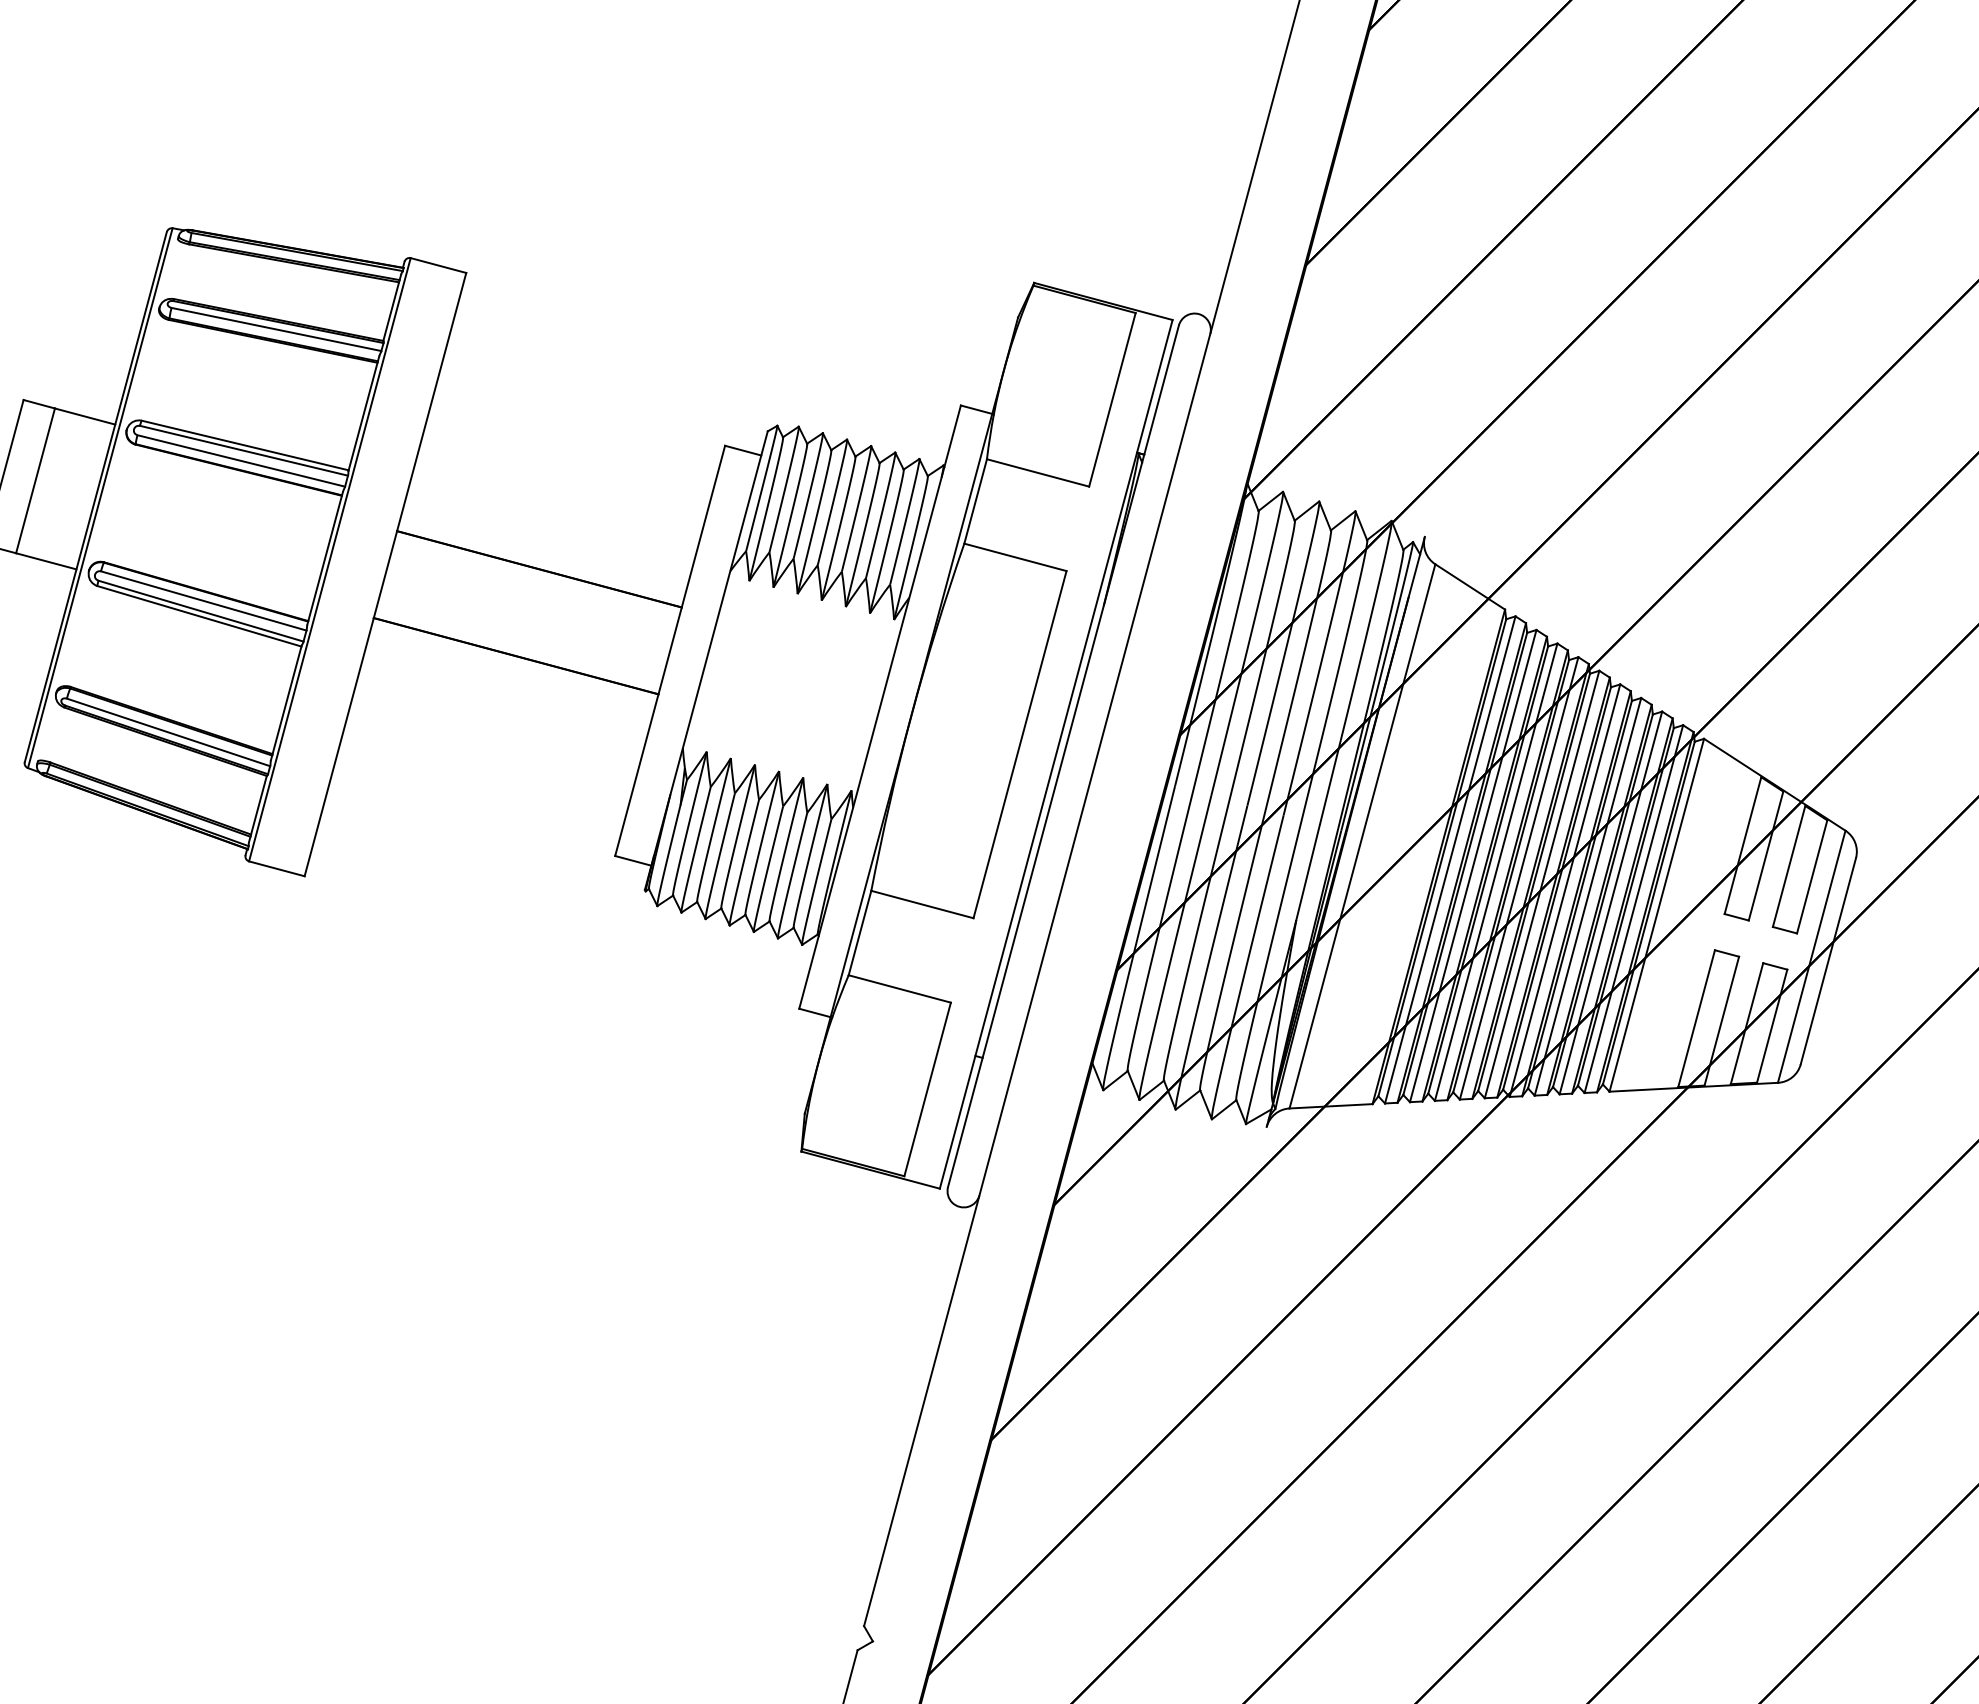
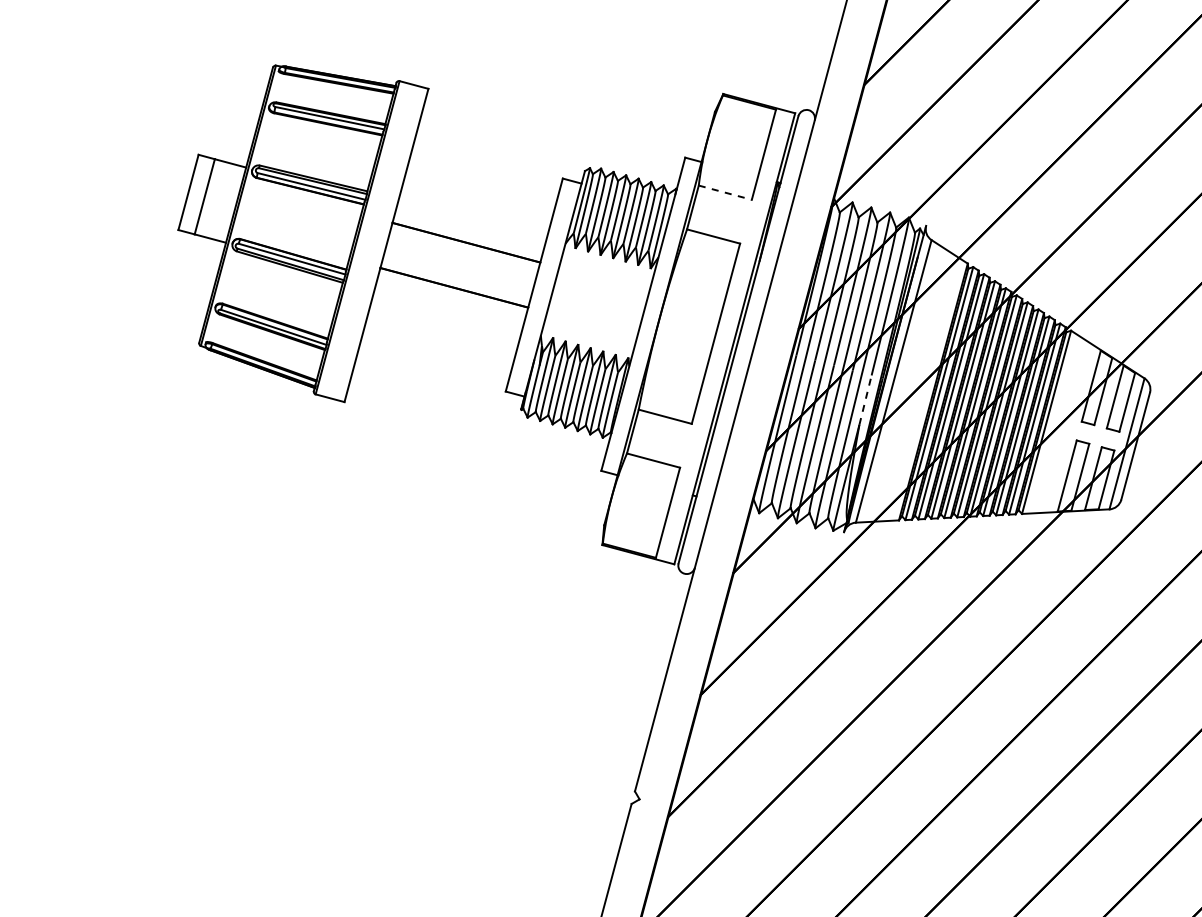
line: (1038, 472) -> (725, 192), solid -> dashed
line: (1308, 871) -> (865, 399), solid -> dashed

